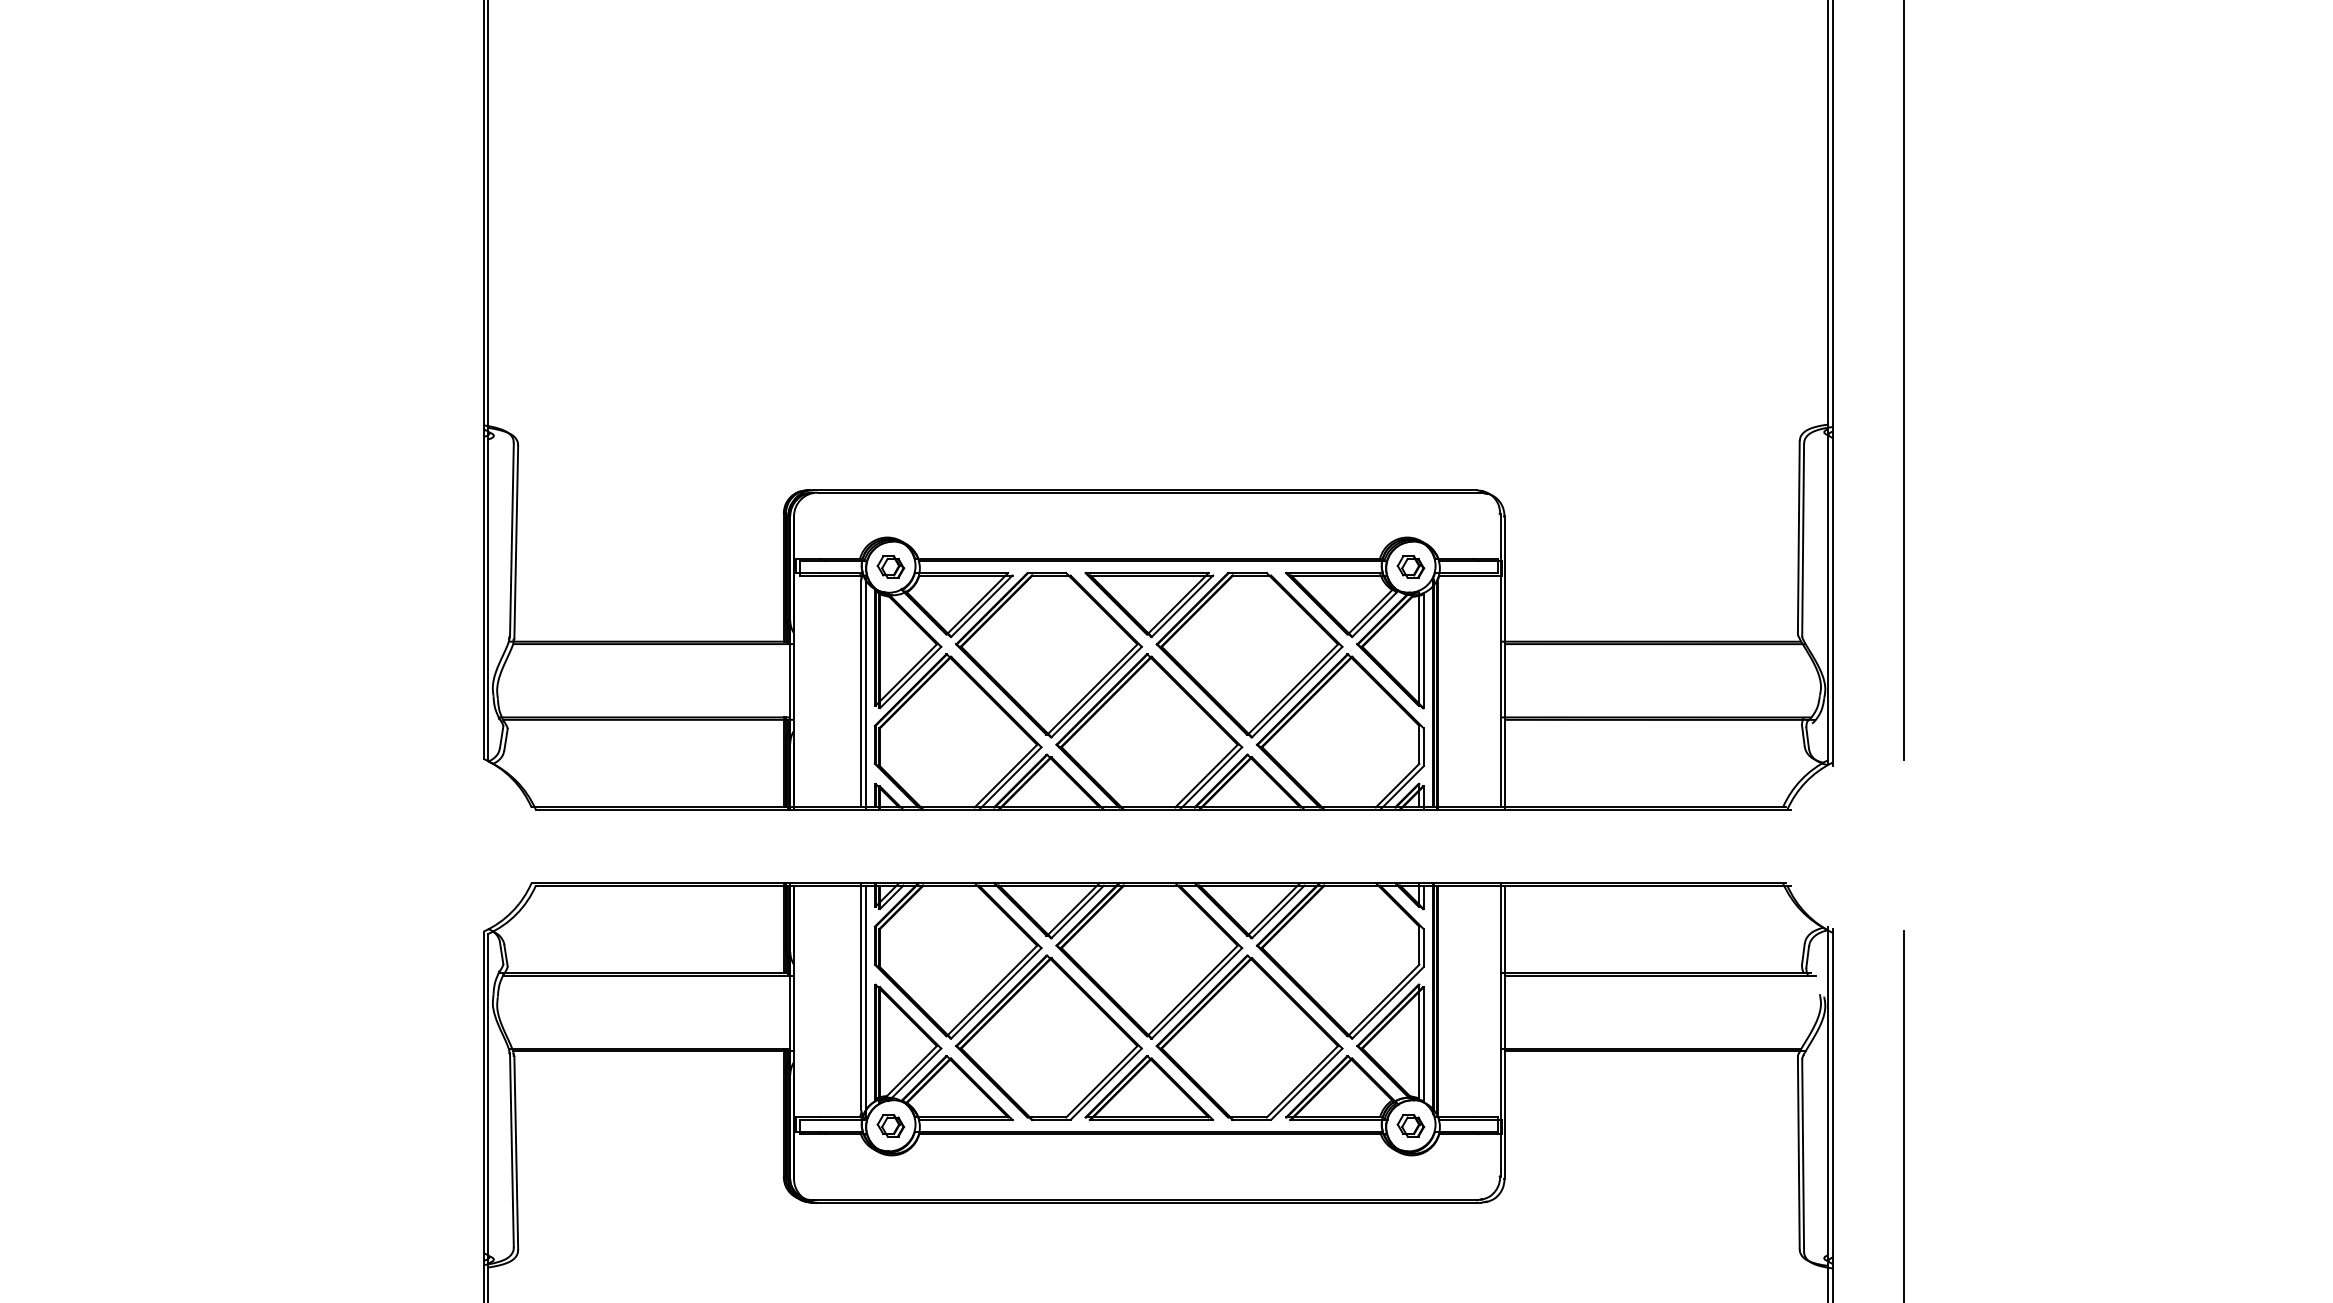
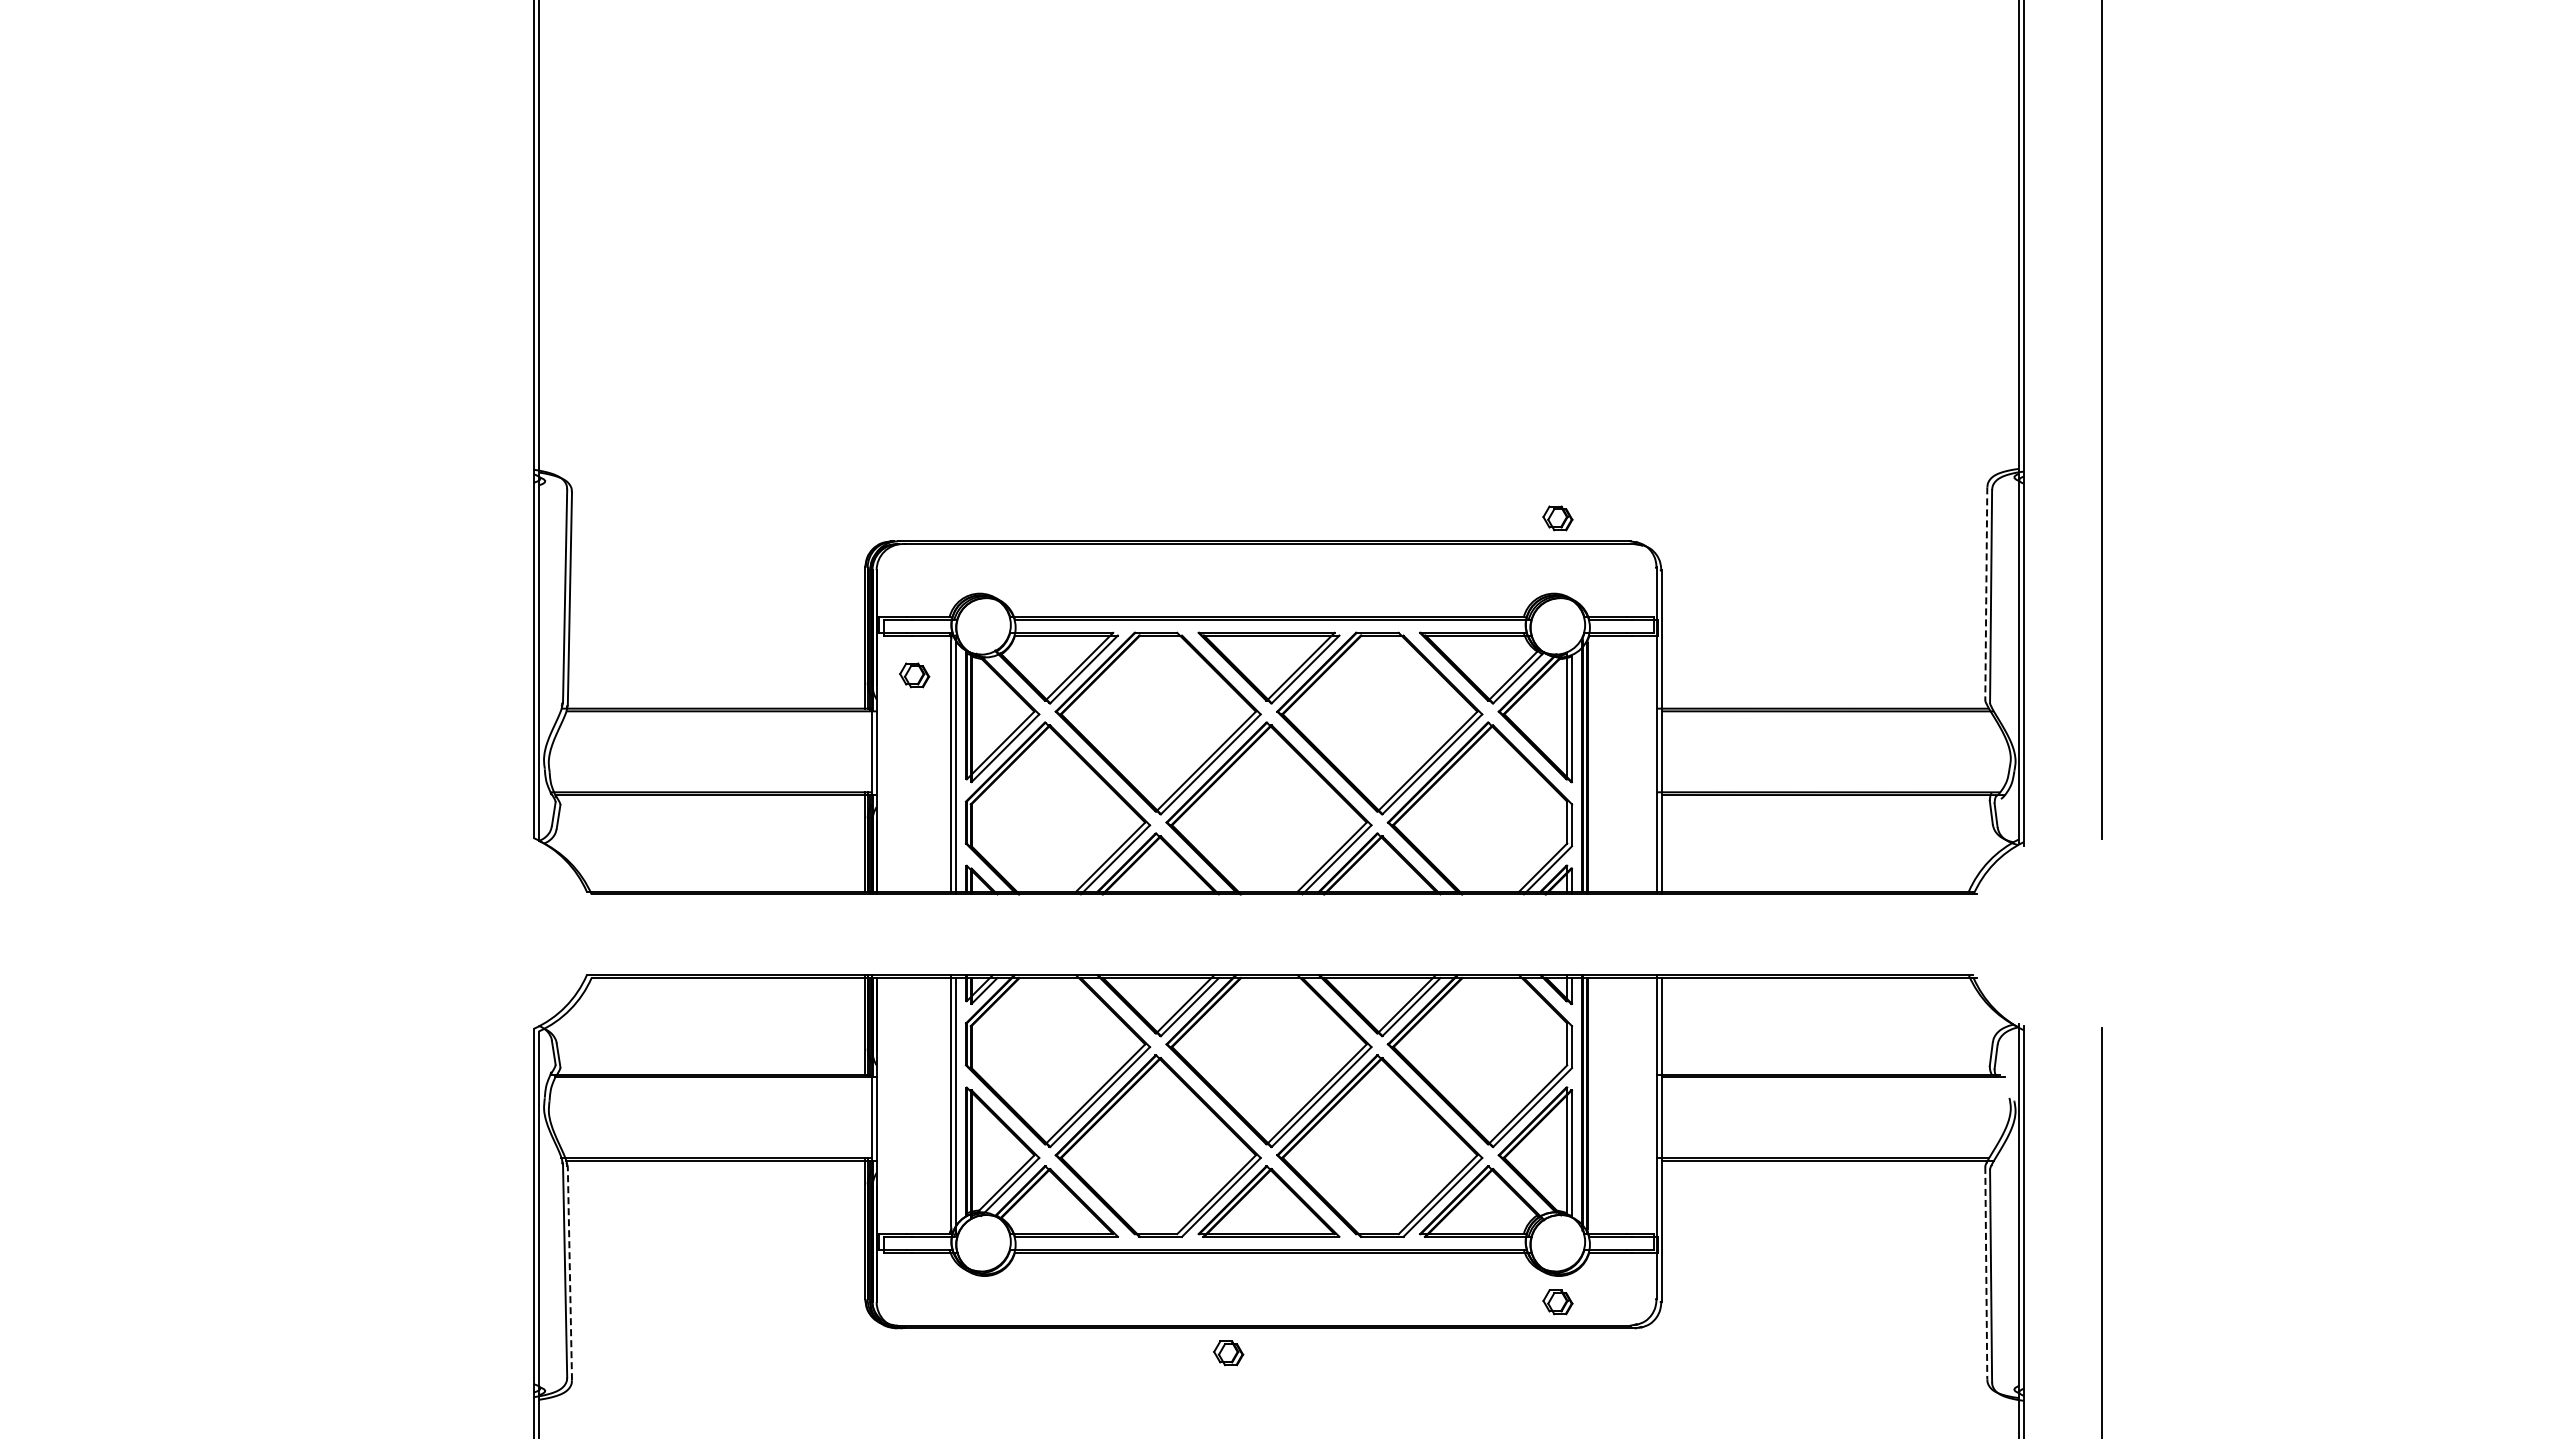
line: (1798, 538) -> (1986, 594), solid -> dashed
part: (890, 567) -> (914, 675), moved
part: (1410, 567) -> (1557, 518), moved
part: (890, 1125) -> (1228, 1353), moved
part: (1410, 1125) -> (1557, 1302), moved
line: (515, 1153) -> (569, 1273), solid -> dashed
line: (1798, 1153) -> (1986, 1273), solid -> dashed

